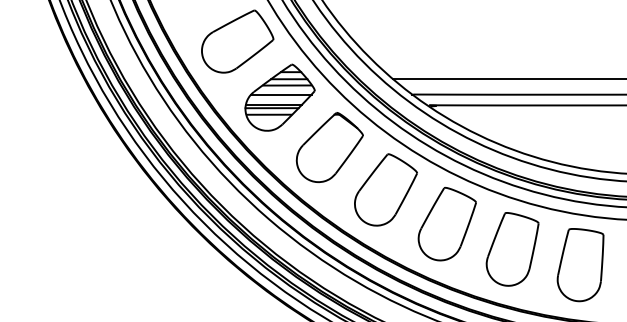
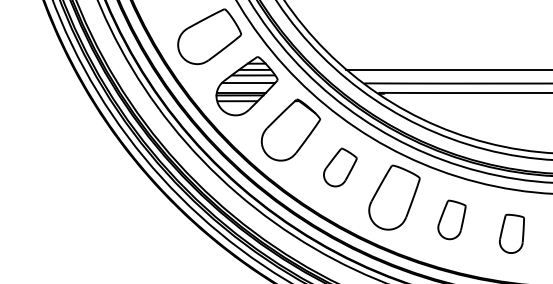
part: (385, 189) -> (339, 167), size x0.6
part: (512, 249) -> (451, 220), size x0.6
part: (580, 265) -> (511, 234), size x0.6

